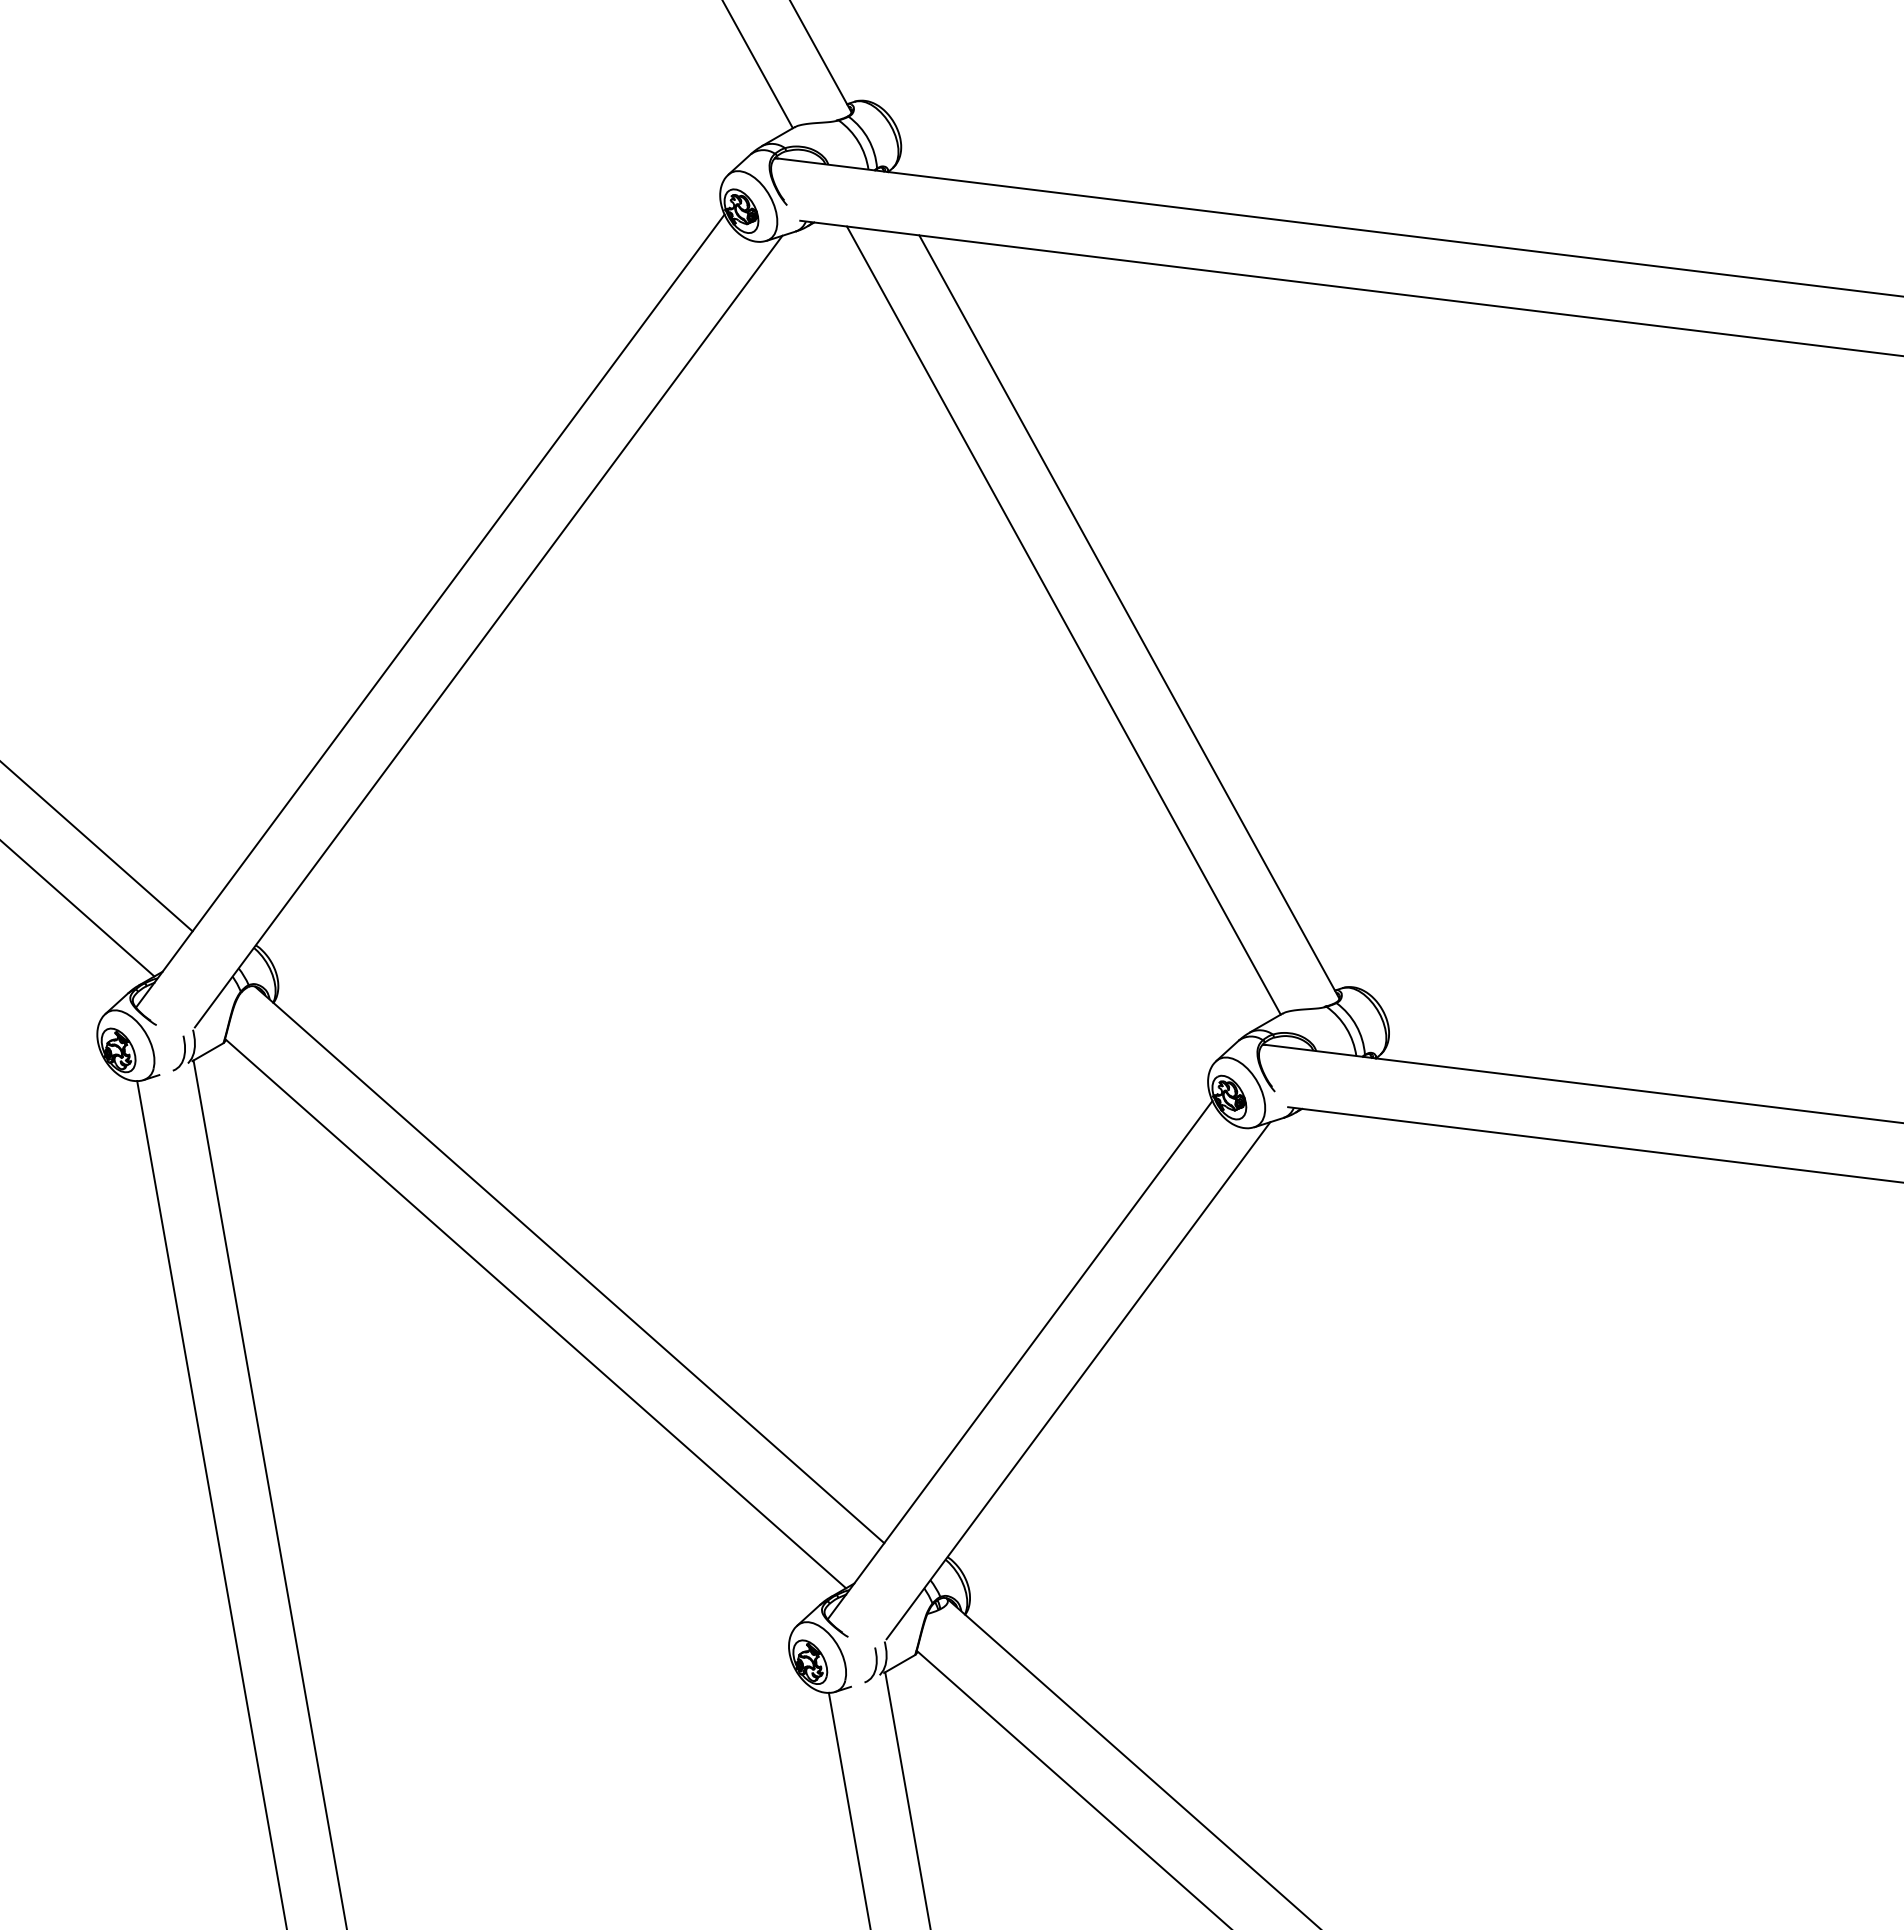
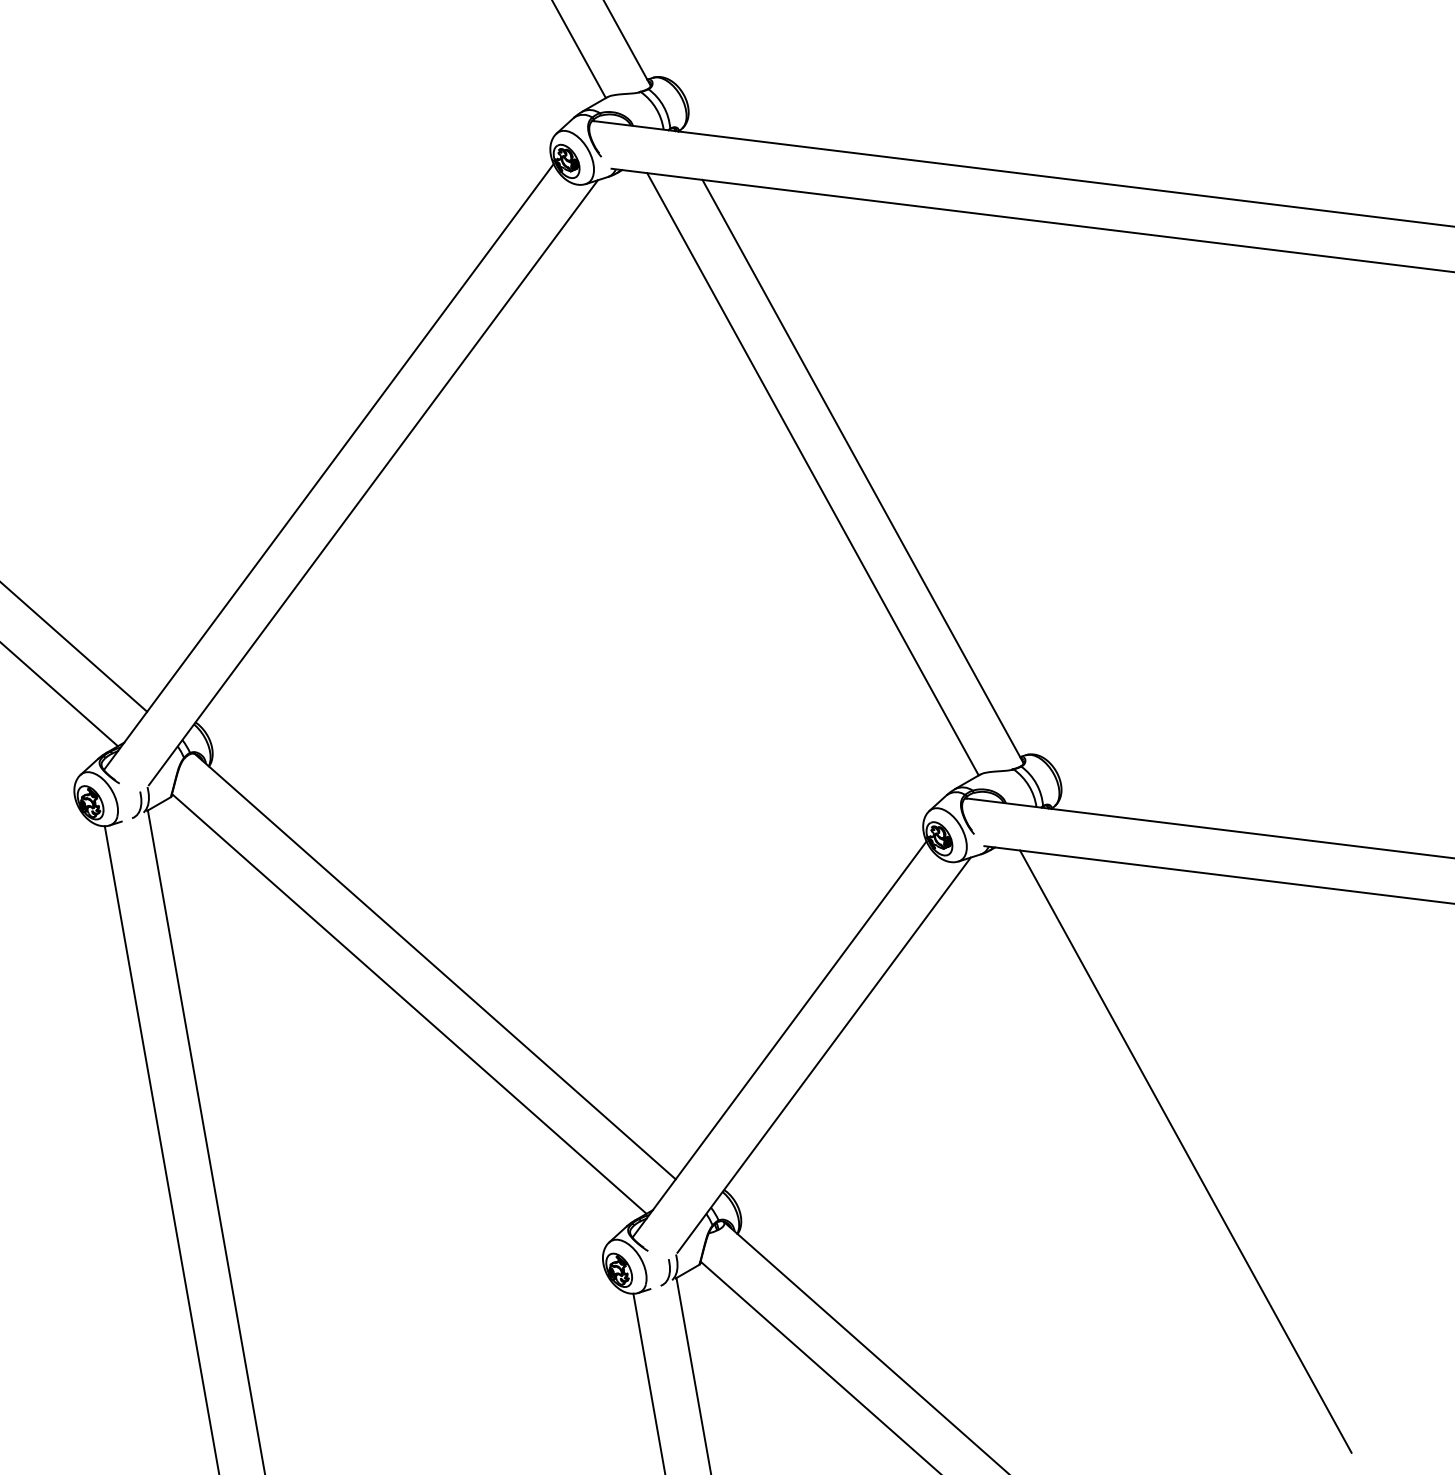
line: (1551, 1506) -> (1185, 1151), added

